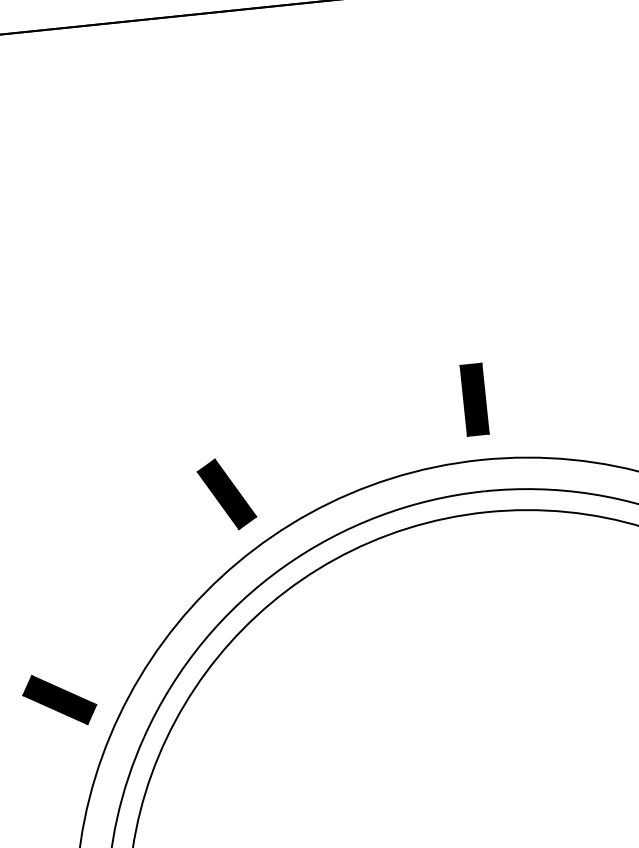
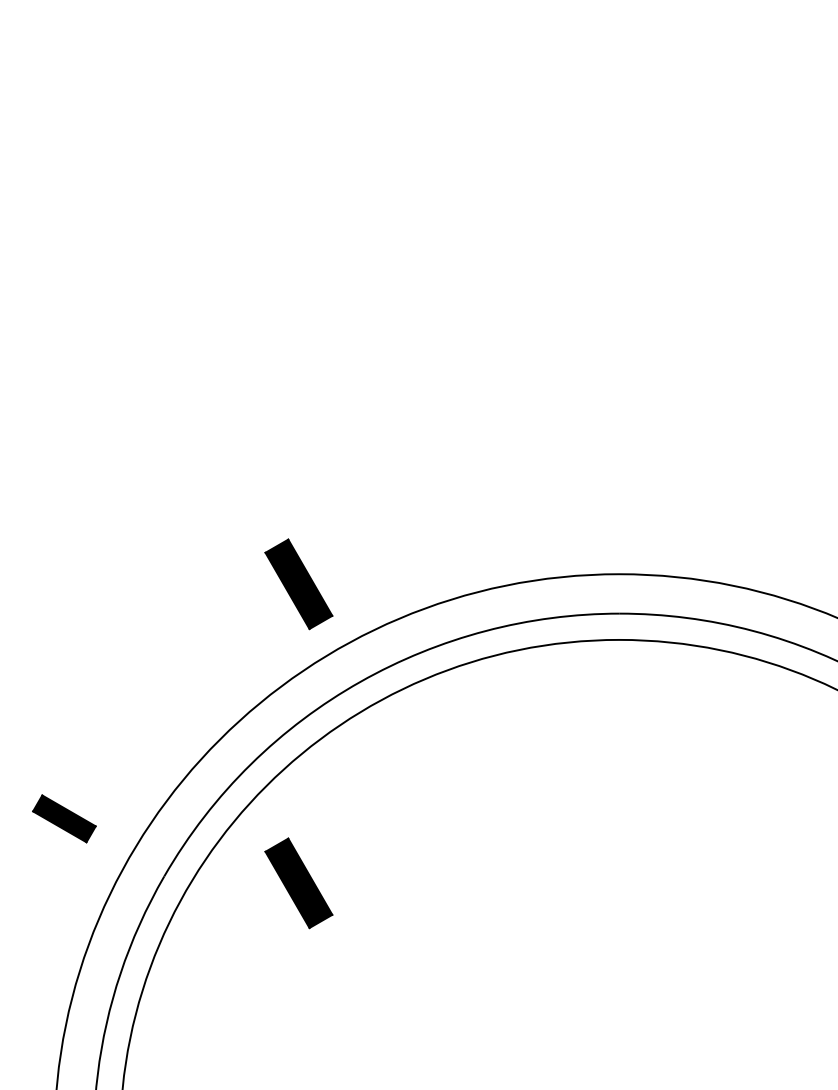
part: (474, 399) -> (619, 498), removed
part: (59, 699) -> (64, 818), size x0.7
part: (251, 732) -> (298, 883), added

